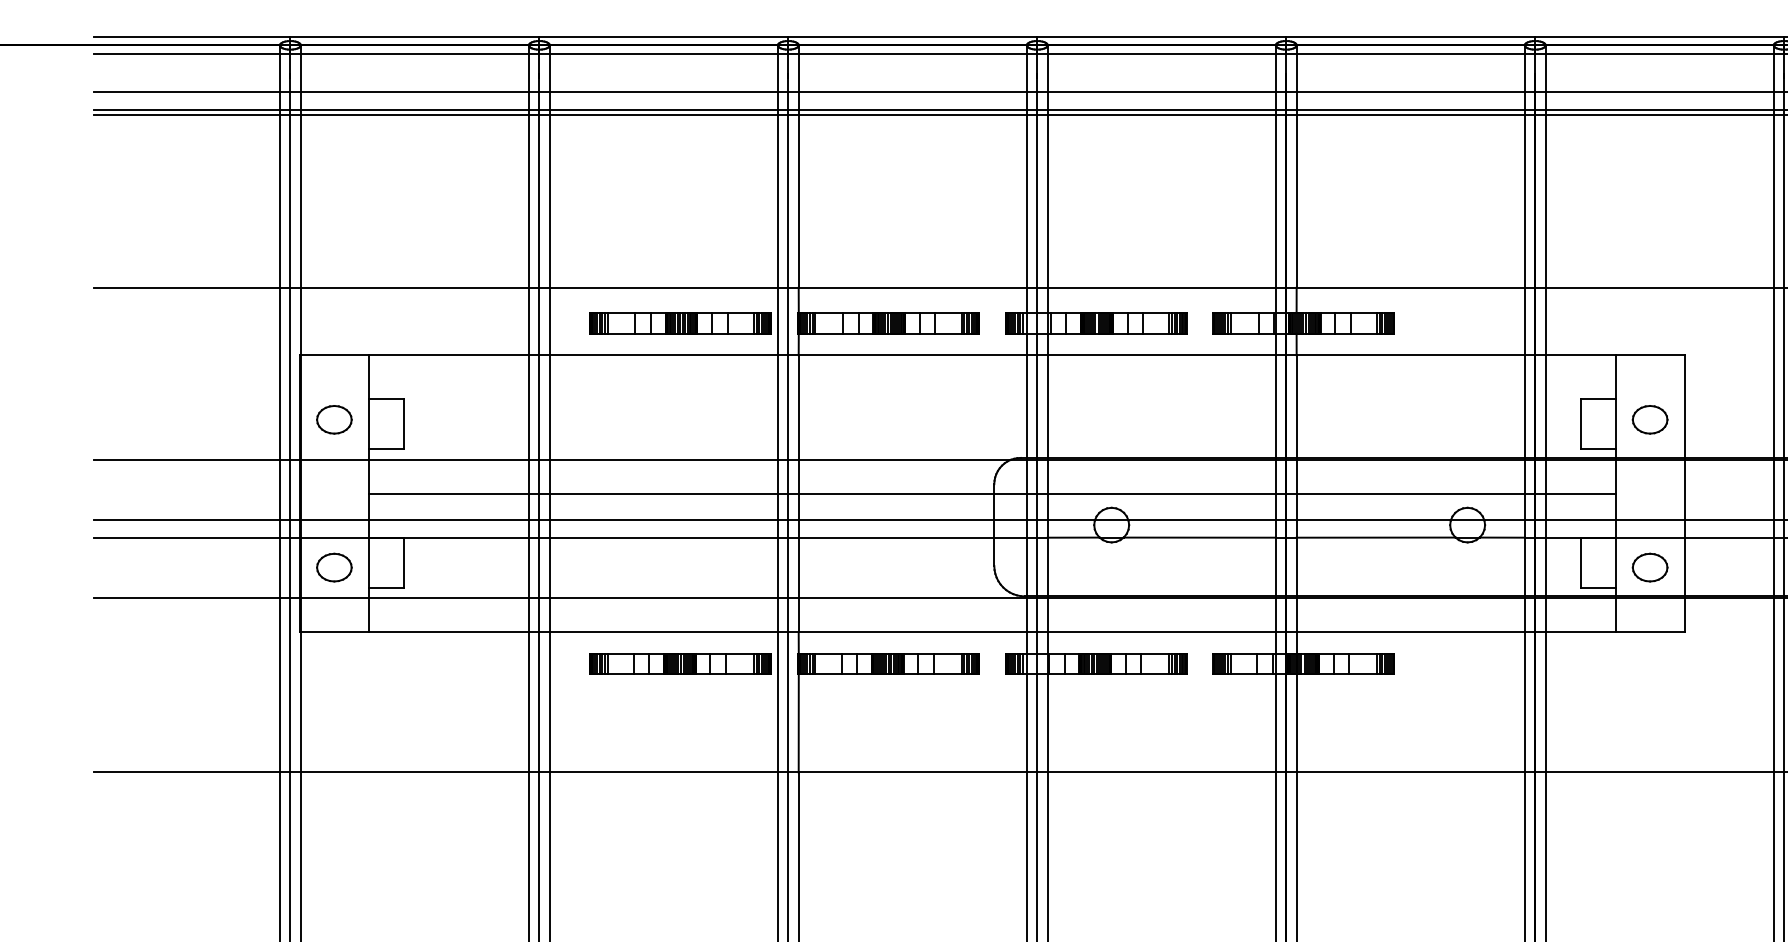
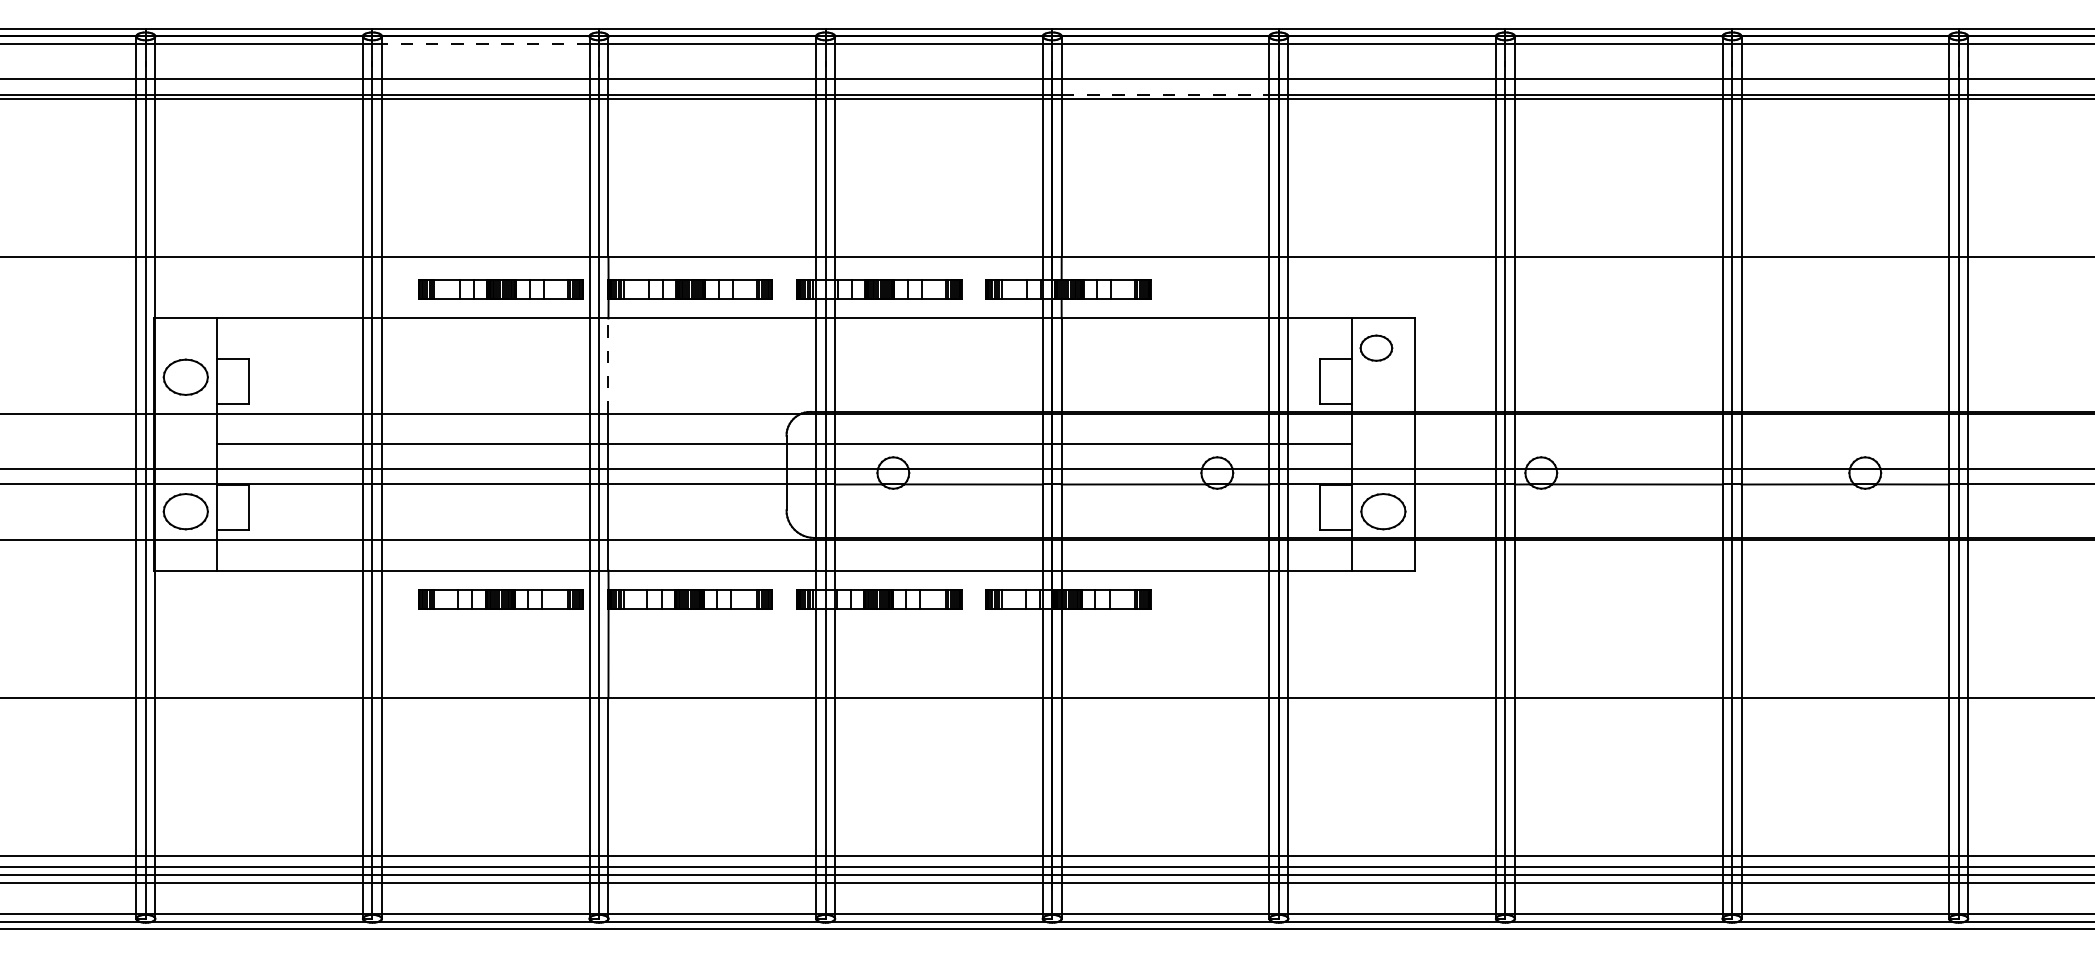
line: (663, 54) -> (485, 44), solid -> dashed
line: (1410, 109) -> (1165, 94), solid -> dashed
line: (798, 408) -> (608, 366), solid -> dashed
part: (333, 419) -> (185, 376), size x1.4
part: (1650, 419) -> (1376, 347), moved
part: (333, 567) -> (185, 511), size x1.4
part: (1650, 567) -> (1383, 511), size x1.4

